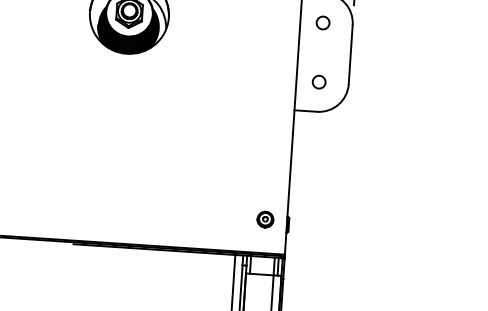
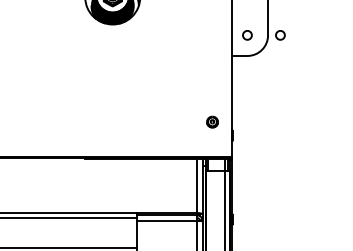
circle: (366, 85) -> (280, 35), added
part: (265, 218) -> (212, 121), moved

